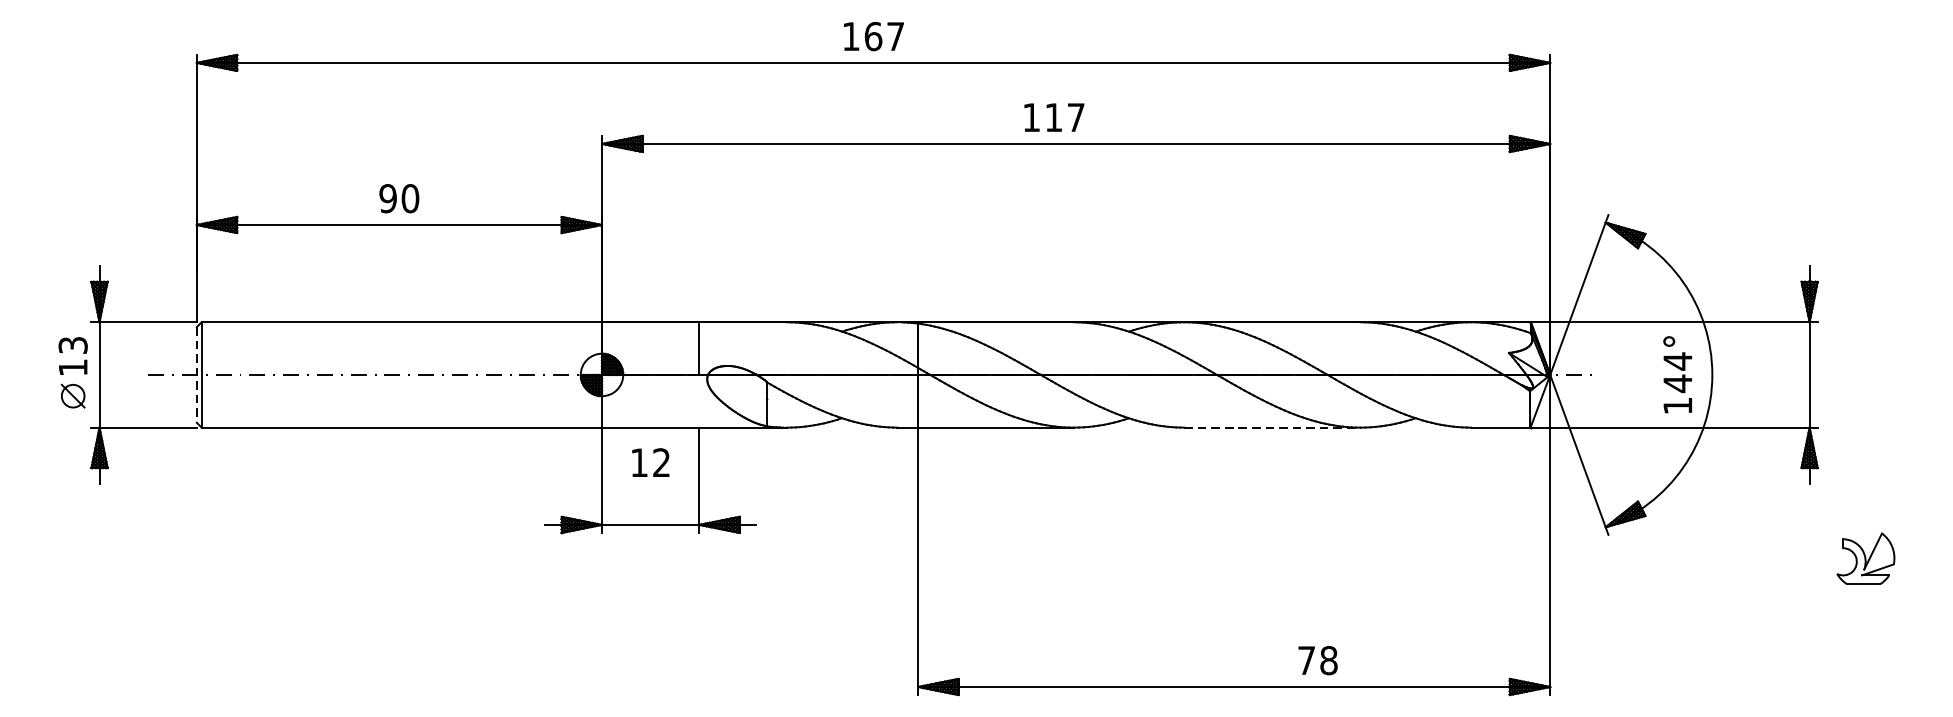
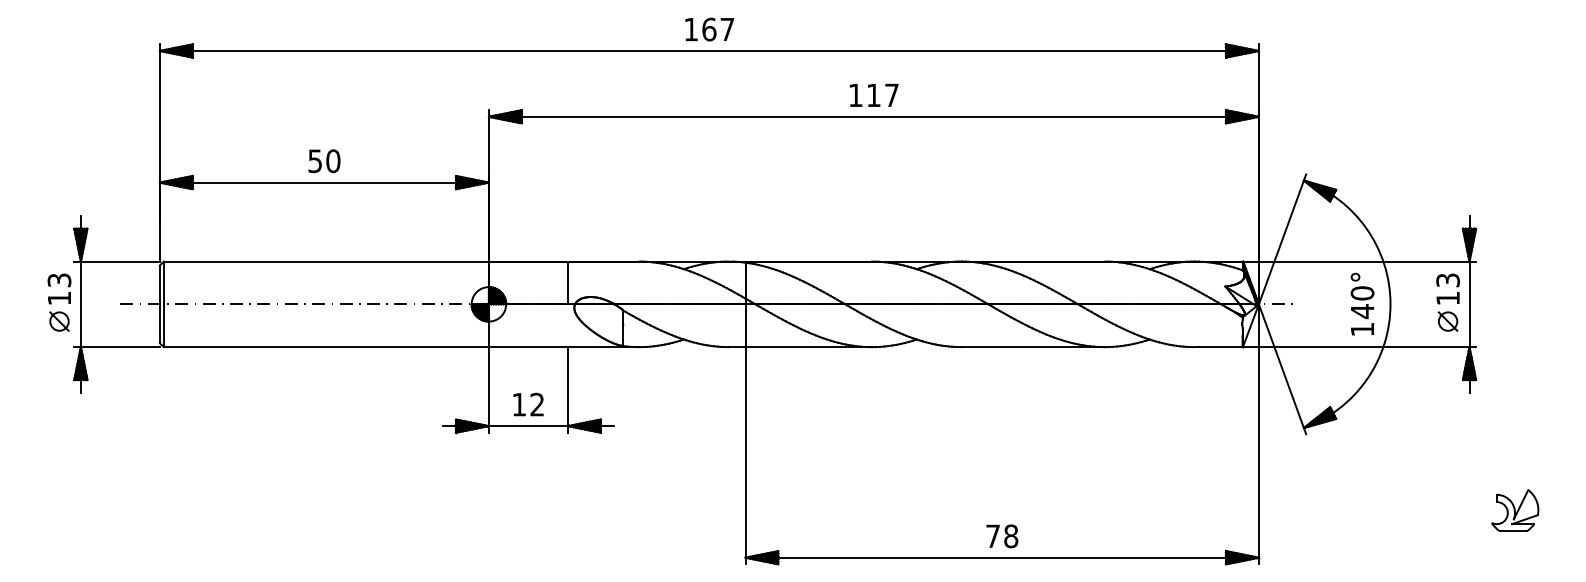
text: (1054, 117) -> (874, 95), moved
text: (388, 197) -> (315, 160), 90 -> 50
text: (1677, 361) -> (1362, 293), 144° -> 140°
part: (1782, 372) -> (1447, 302), added
line: (196, 375) -> (159, 304), dashed -> solid
line: (1272, 428) -> (1033, 347), dashed -> solid
text: (650, 462) -> (528, 404), moved
part: (1866, 558) -> (1515, 510), moved
text: (1318, 660) -> (1002, 536), moved

